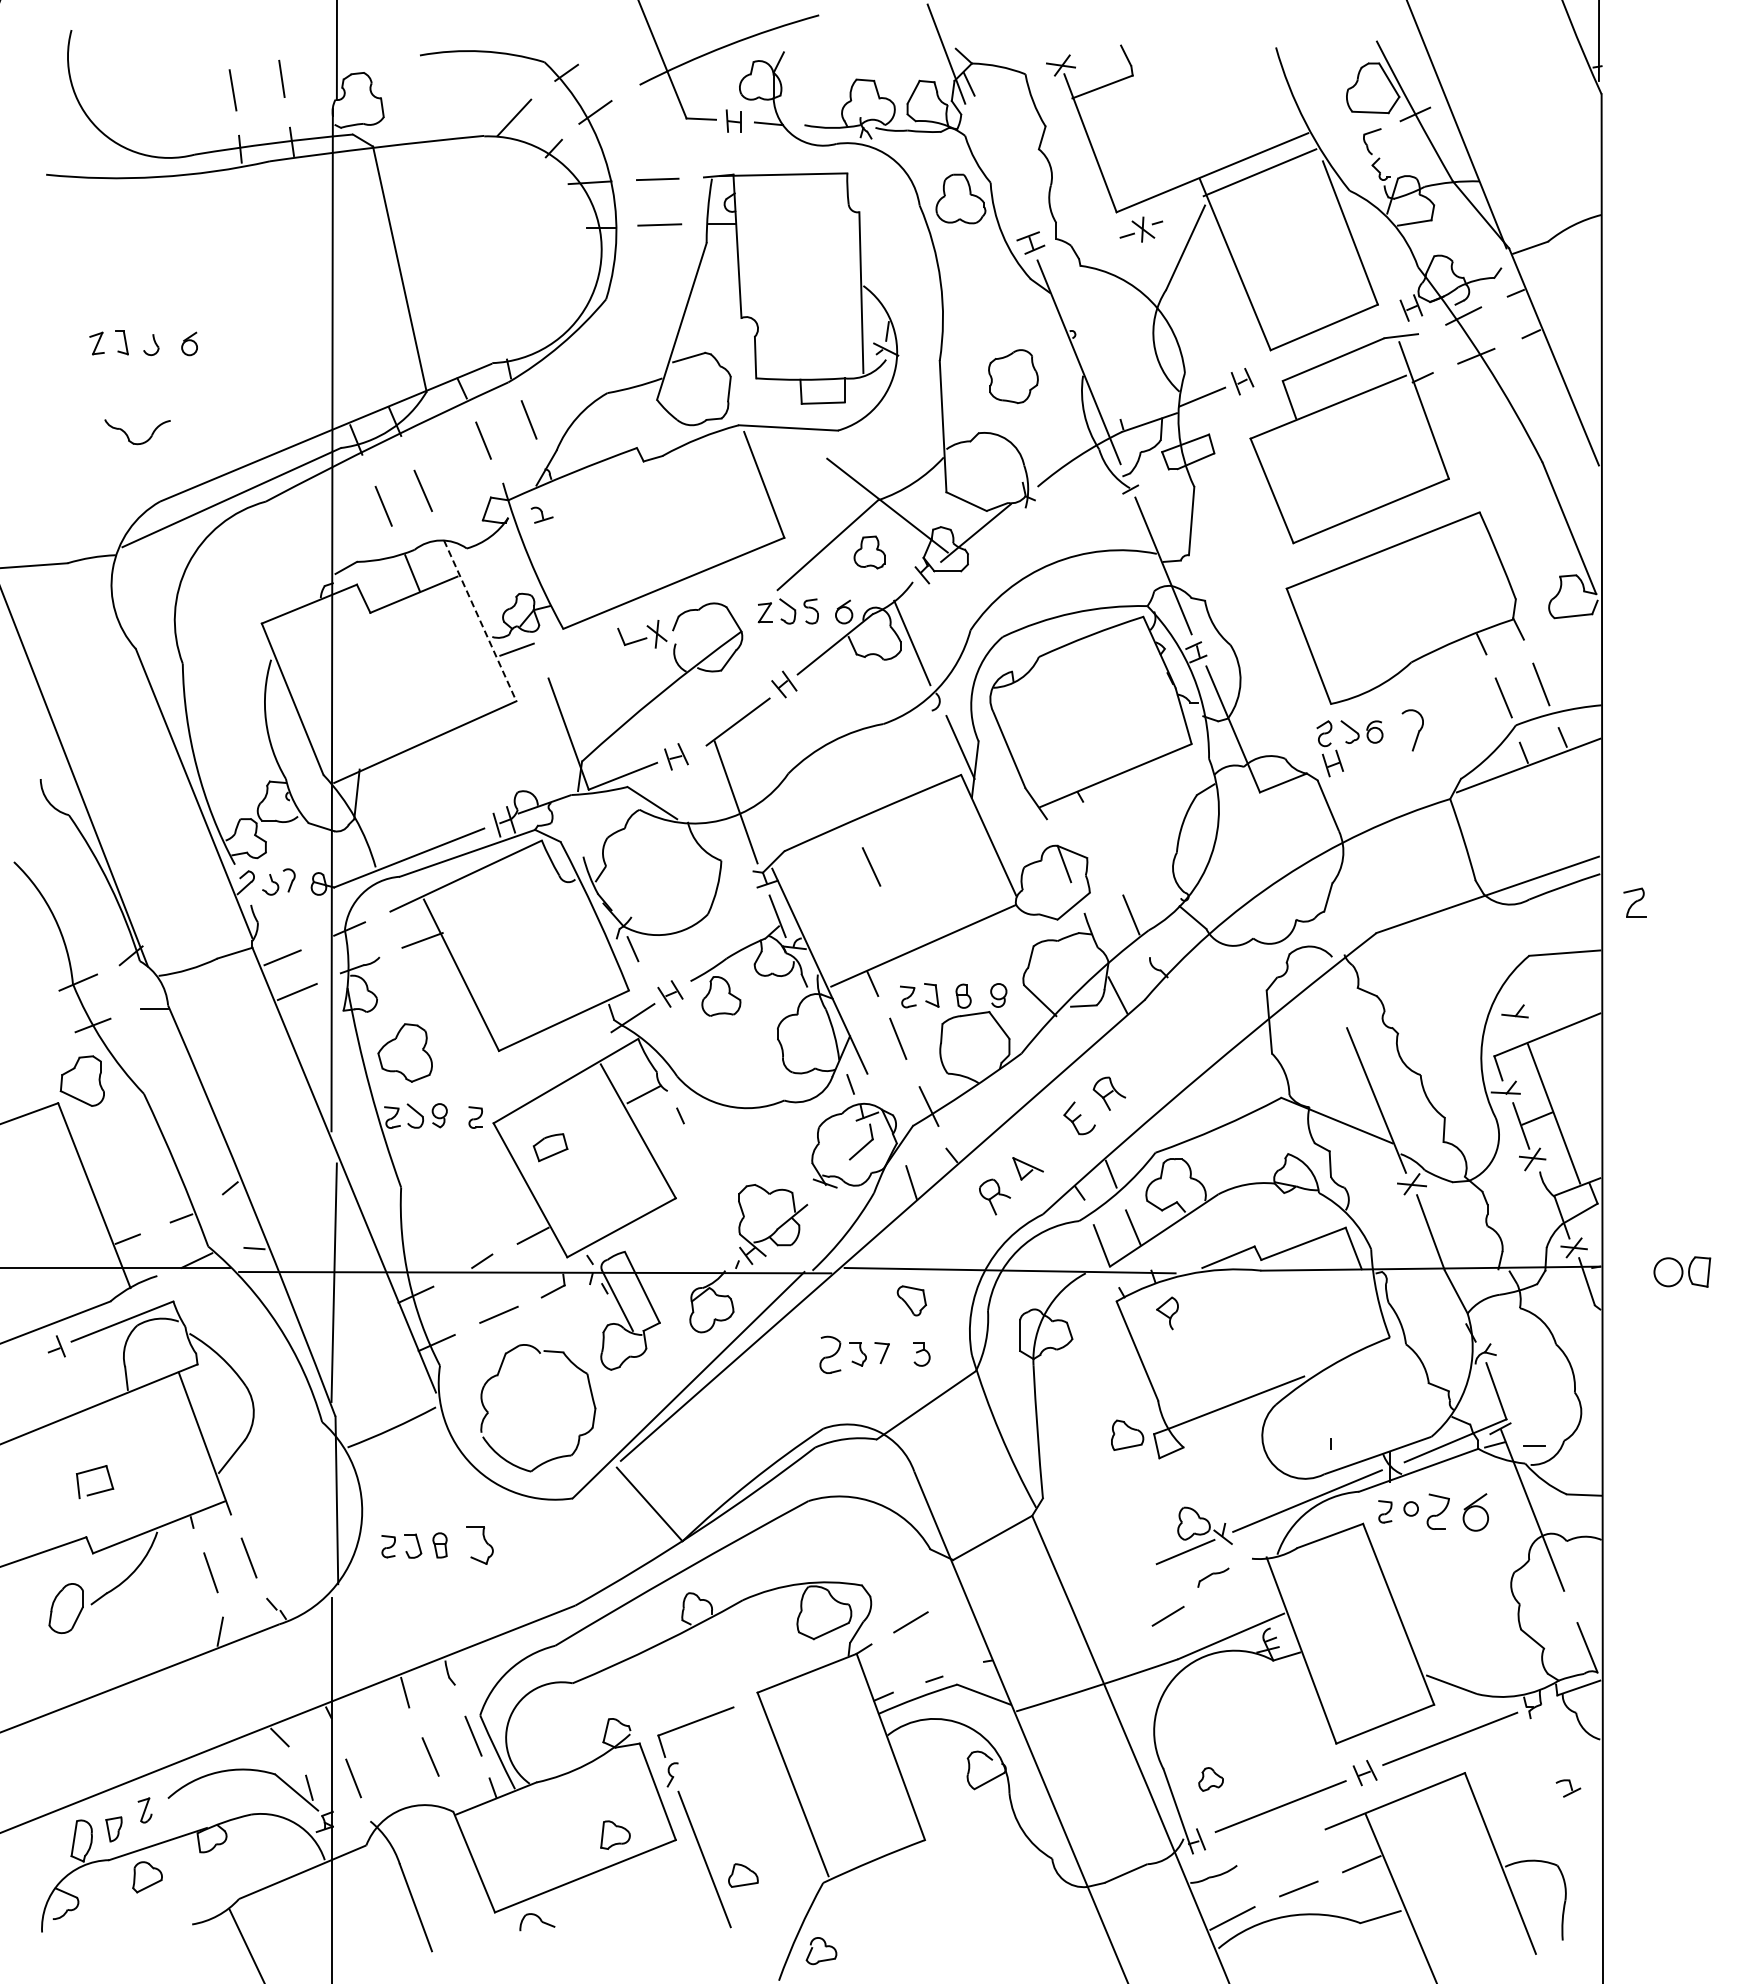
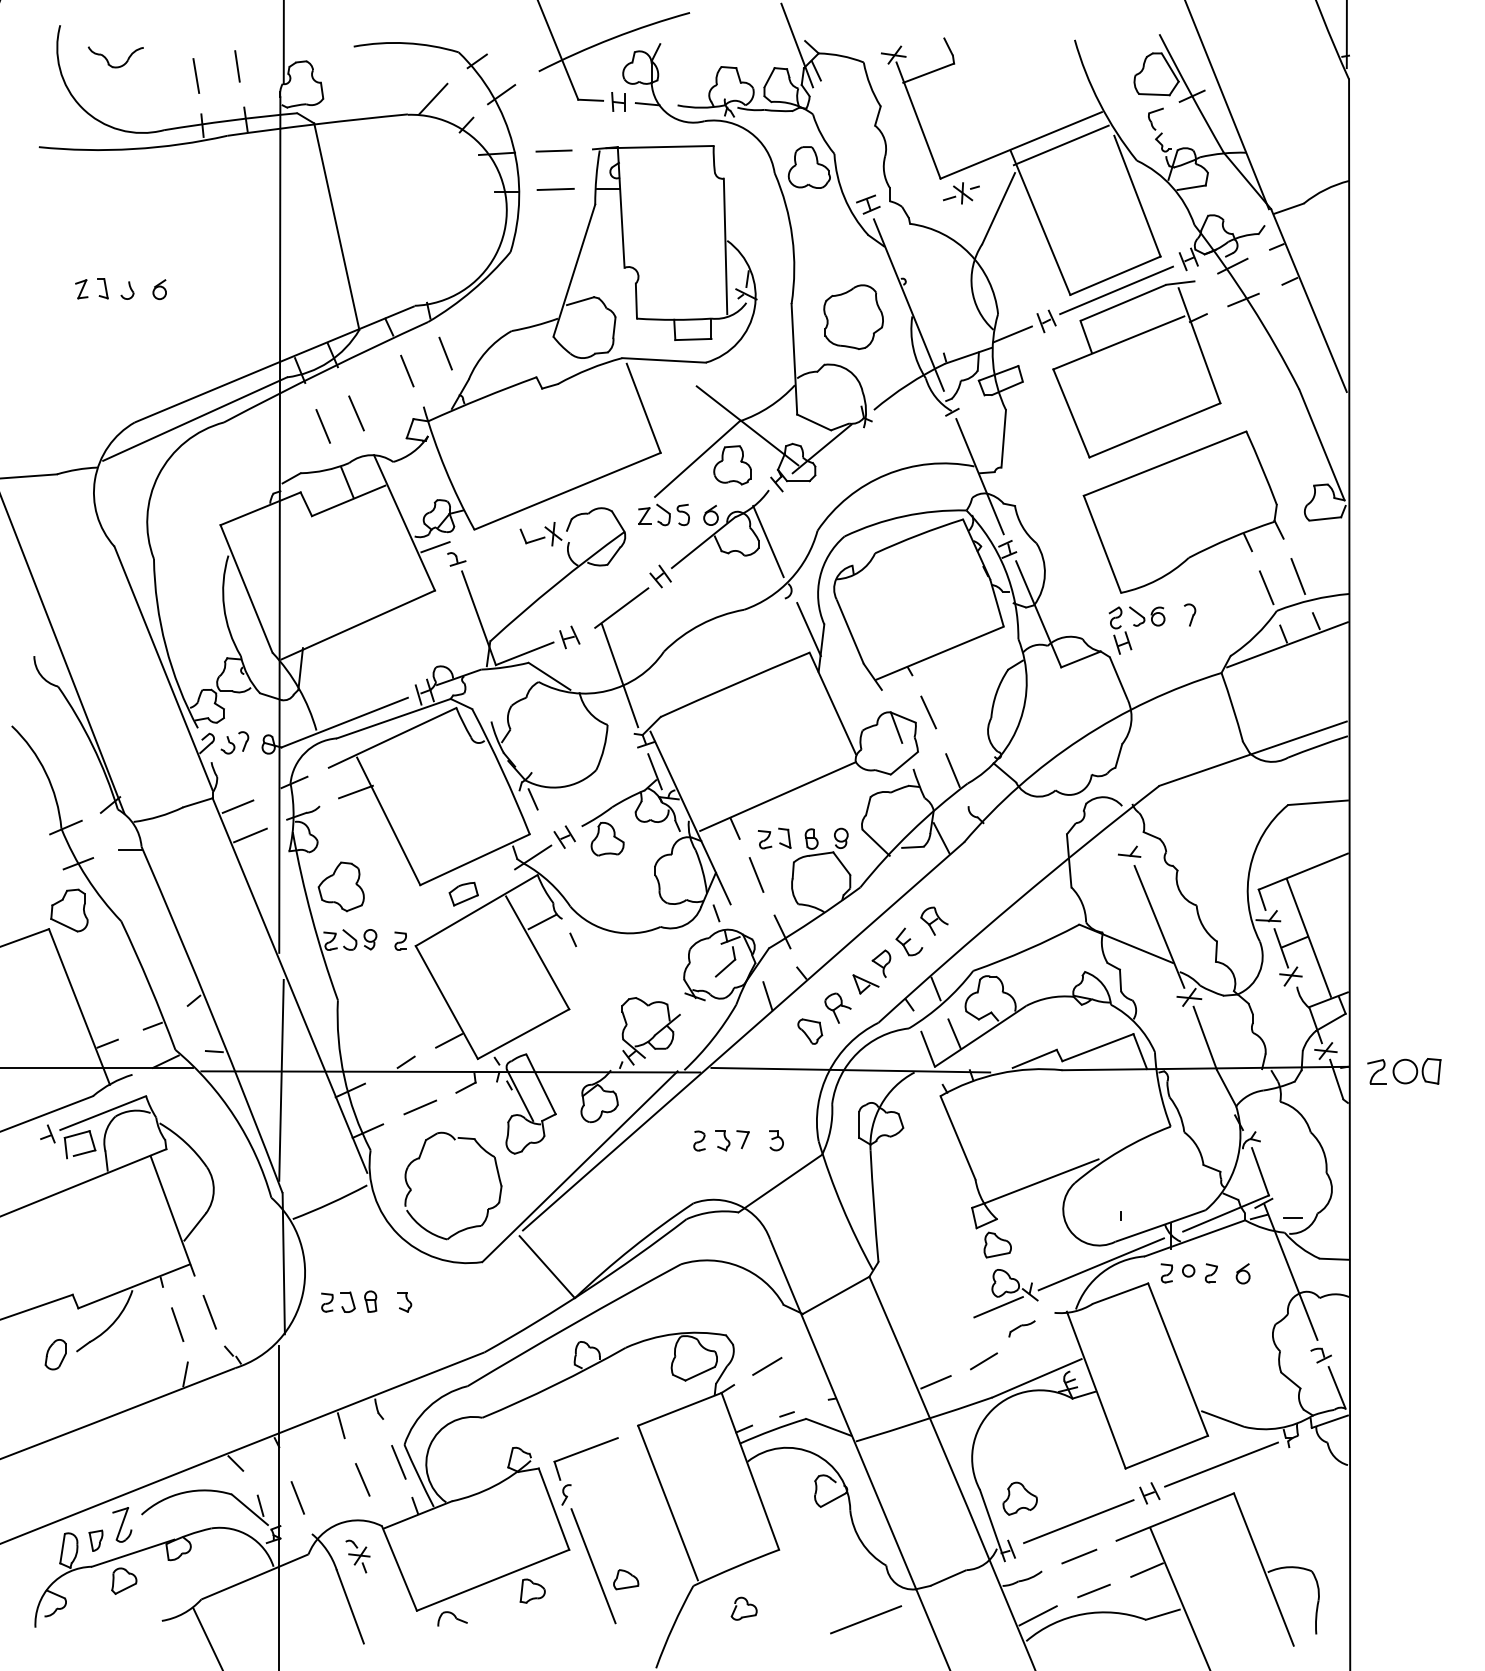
line: (1325, 344) -> (1116, 290), added
part: (1013, 376) -> (853, 317), size x1.43
part: (129, 437) -> (109, 61), moved
part: (541, 514) -> (456, 558), moved
part: (869, 552) -> (732, 465), size x1.43
line: (480, 621) -> (404, 523), dashed -> solid
part: (1412, 729) -> (1189, 614), size x0.62
line: (871, 866) -> (928, 712), moved
part: (1634, 902) -> (1376, 1071), moved
part: (1514, 1011) -> (1129, 851), moved
part: (550, 1147) -> (463, 894), moved
part: (911, 1300) -> (809, 1031), moved
part: (1167, 1313) -> (881, 963), moved
part: (830, 1354) -> (699, 1140), size x0.62
part: (1127, 1434) -> (997, 1244), moved
part: (98, 1491) -> (82, 1152), moved
part: (1437, 1511) -> (1210, 1273), size x0.62
part: (1475, 1512) -> (1242, 1273), size x0.62
part: (480, 1546) -> (404, 1302), size x0.62
part: (65, 1607) -> (55, 1353), size x0.71
line: (1110, 1640) -> (935, 1381), added
part: (1210, 1779) -> (1019, 1498), size x1.67
part: (1568, 1788) -> (1321, 1355), moved
part: (144, 1810) -> (121, 1524), size x1.67
part: (615, 1834) -> (532, 1590), moved
part: (424, 1847) -> (357, 1556), added
line: (1281, 1848) -> (1079, 1556), added
line: (1027, 1923) -> (865, 1620), added
part: (821, 1951) -> (744, 1609), moved

